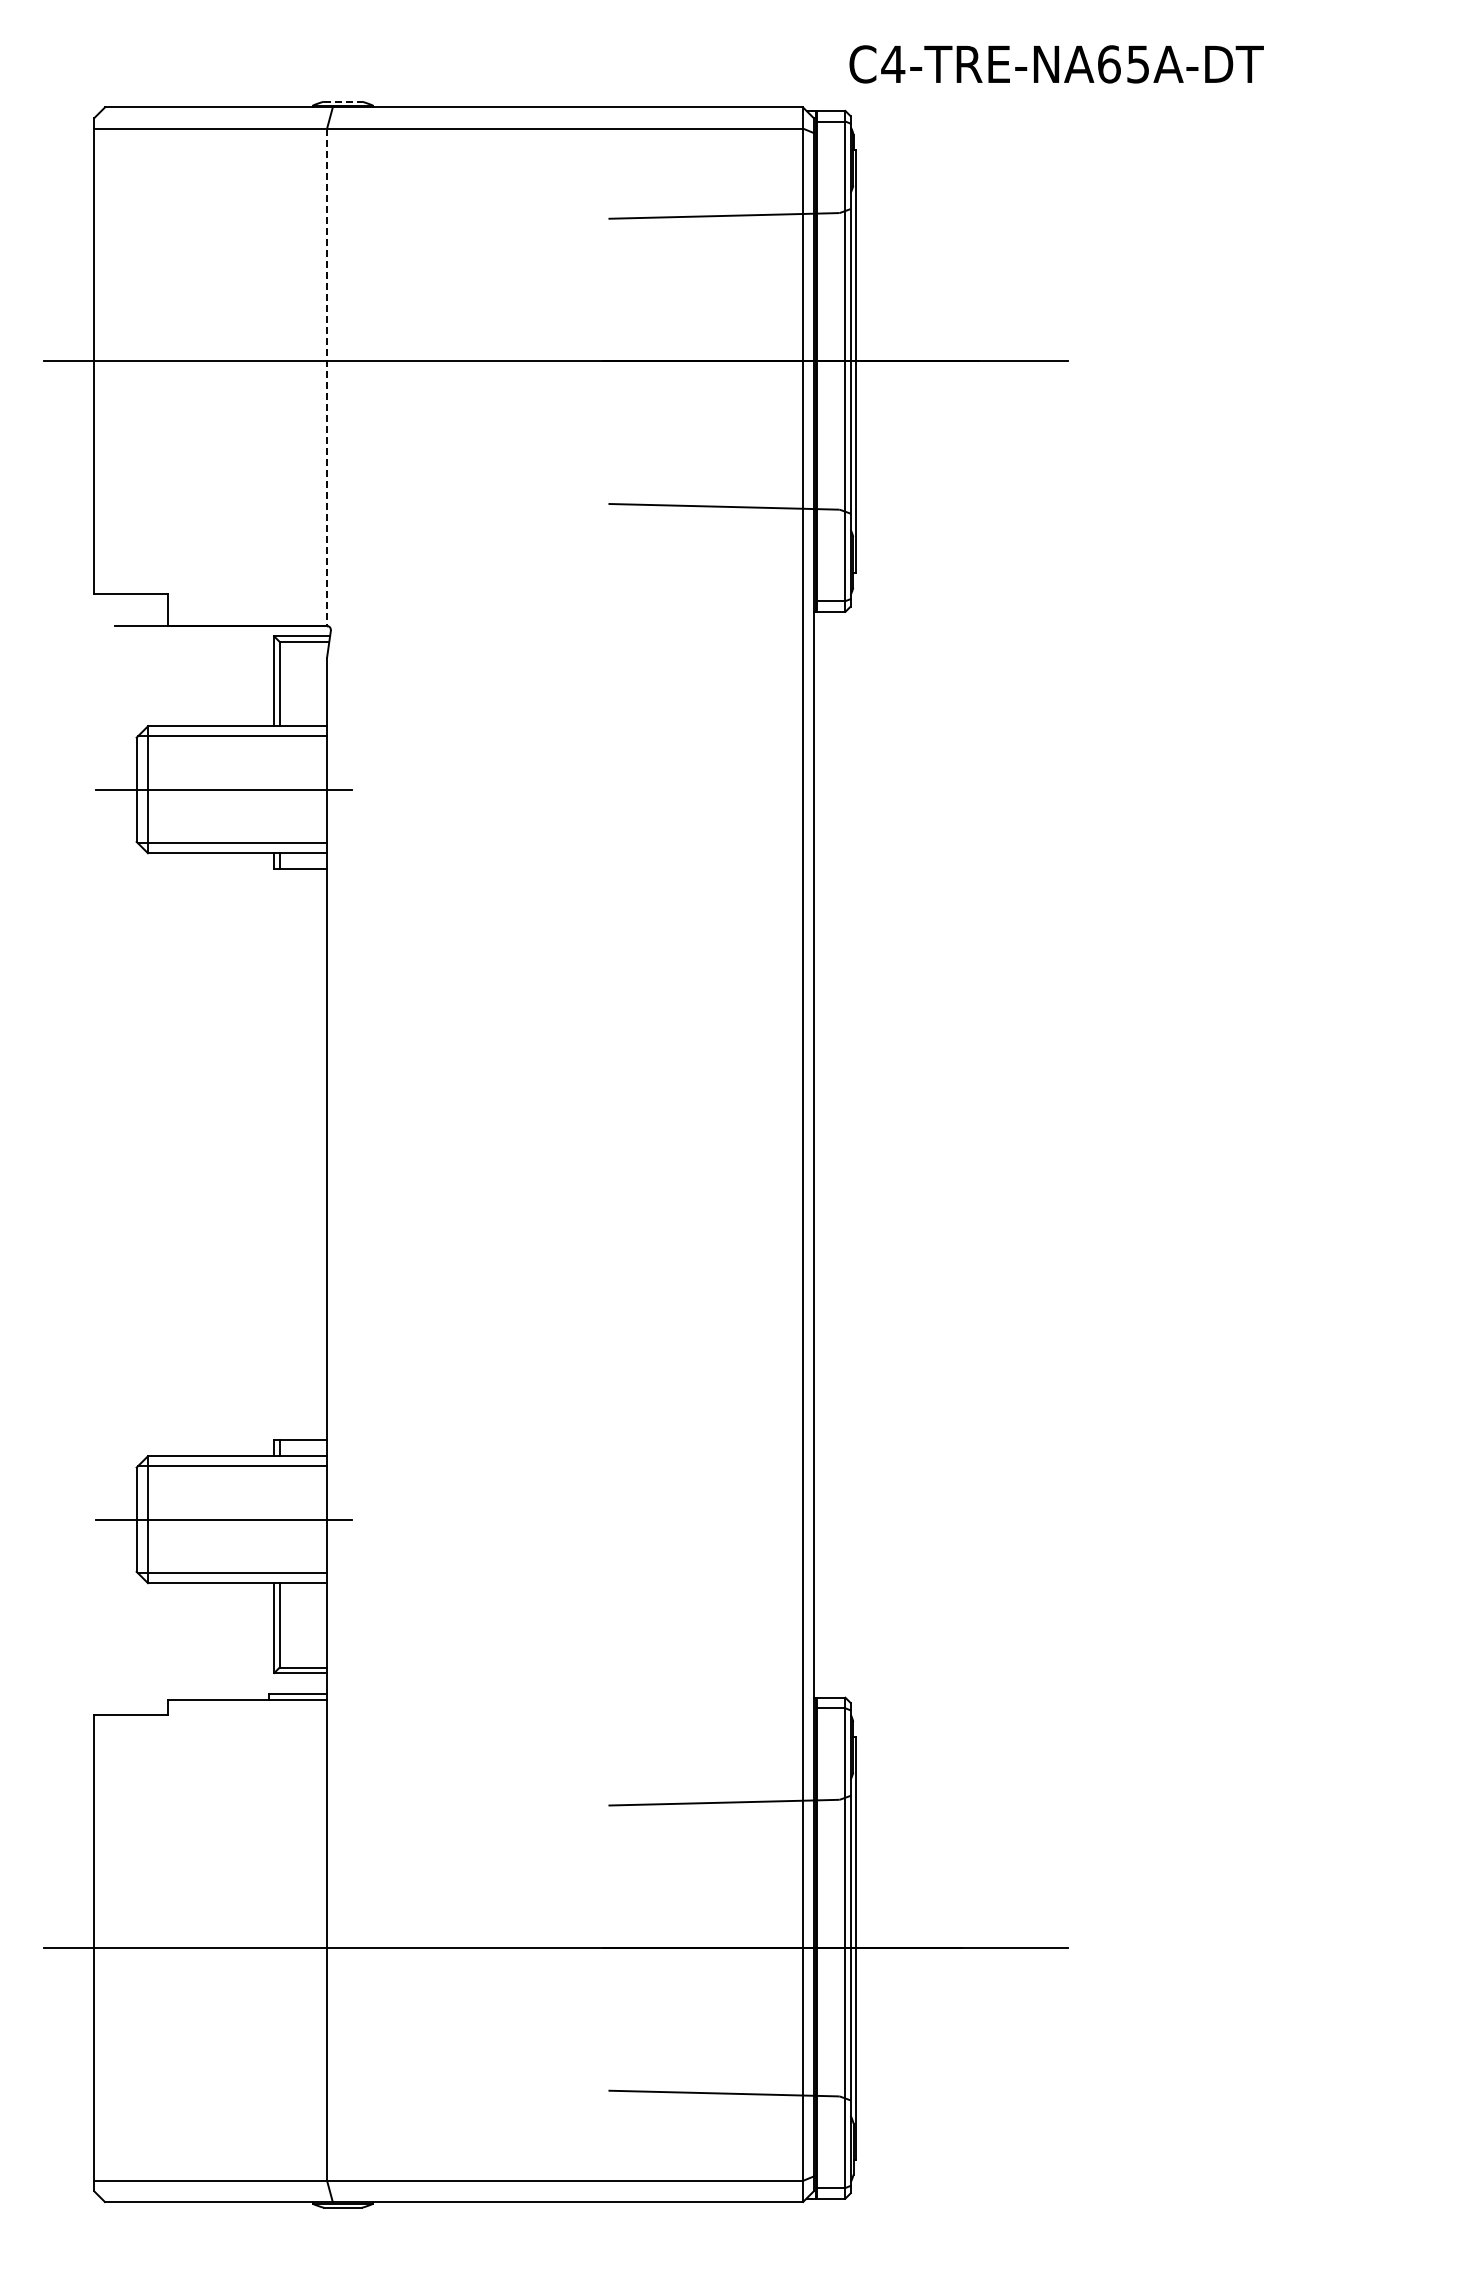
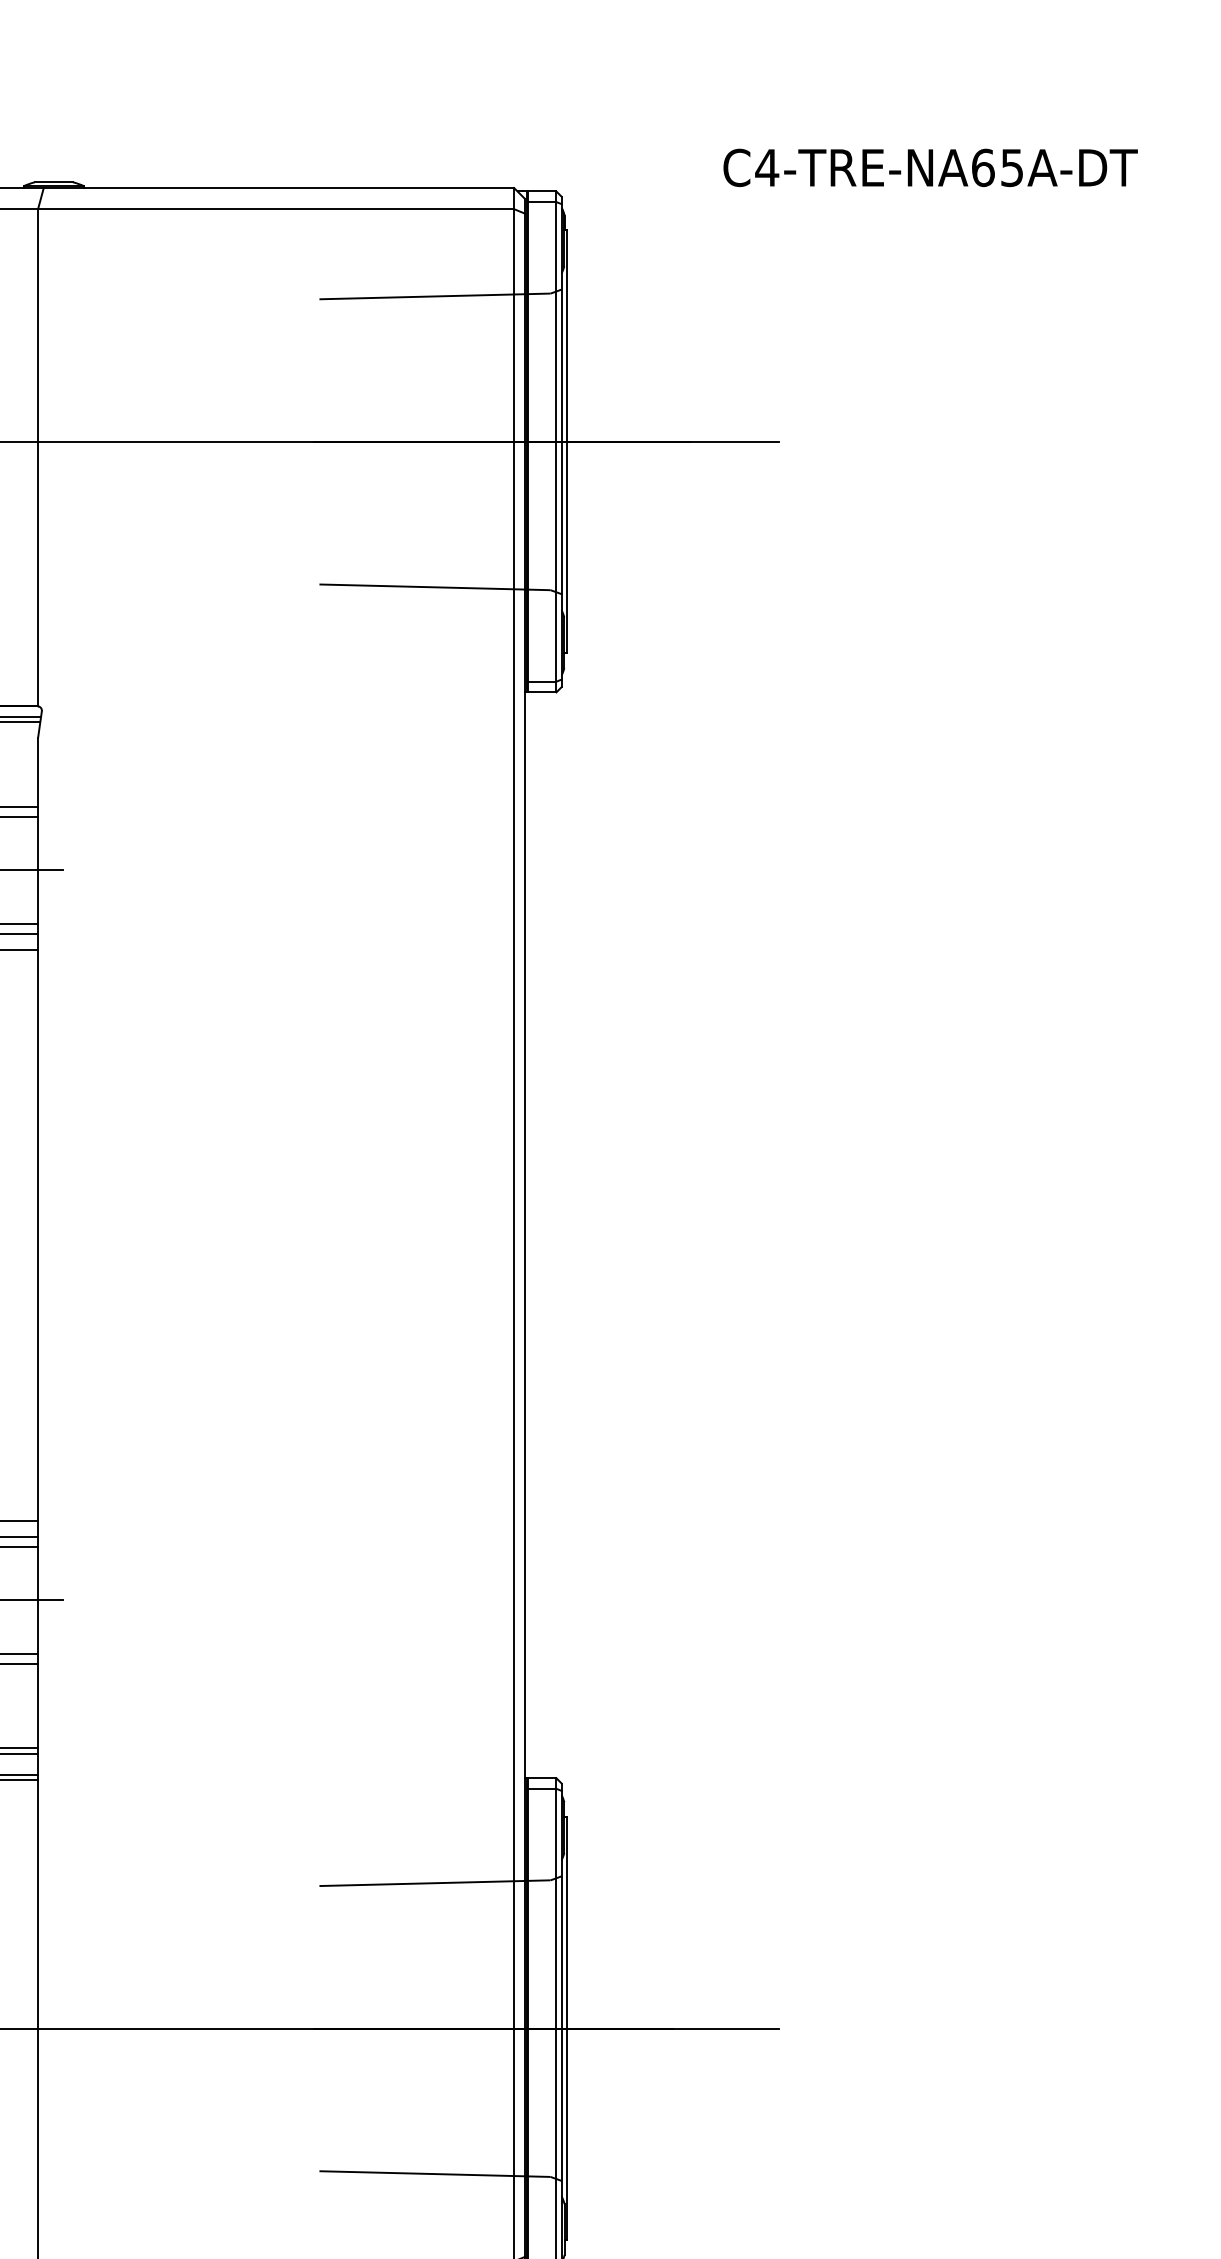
text: (1056, 64) -> (930, 168), moved
line: (343, 101) -> (54, 182), dashed -> solid
line: (327, 377) -> (38, 458), dashed -> solid

